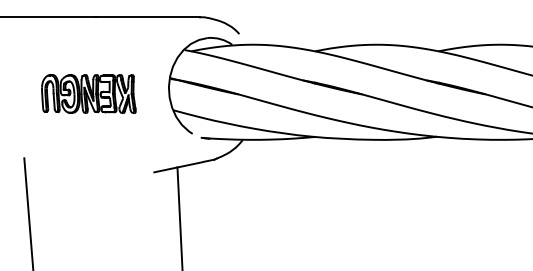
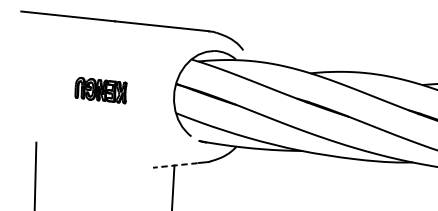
part: (88, 93) -> (100, 89), size x0.6
line: (178, 167) -> (175, 165), solid -> dashed

